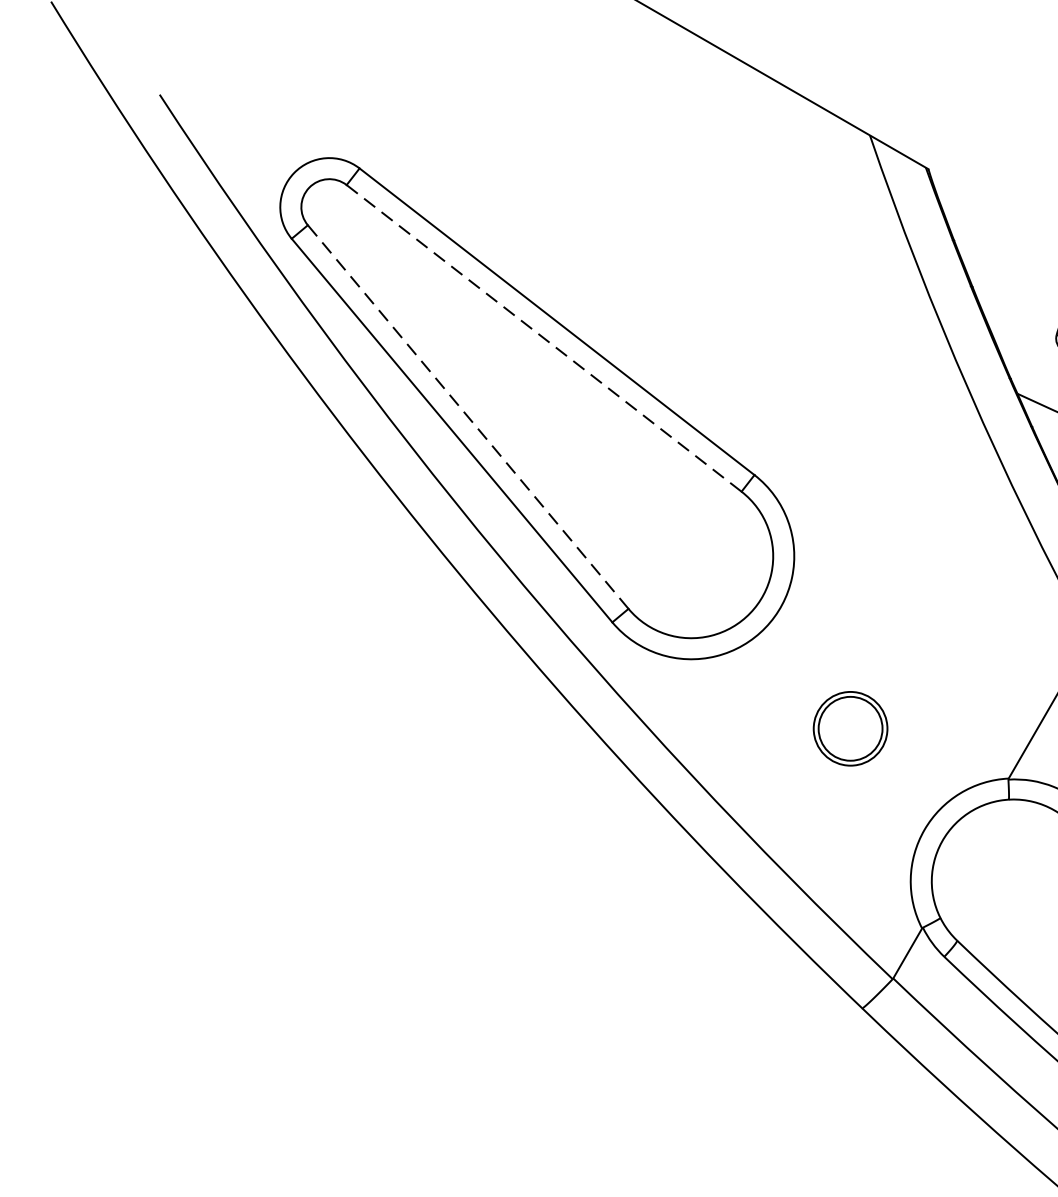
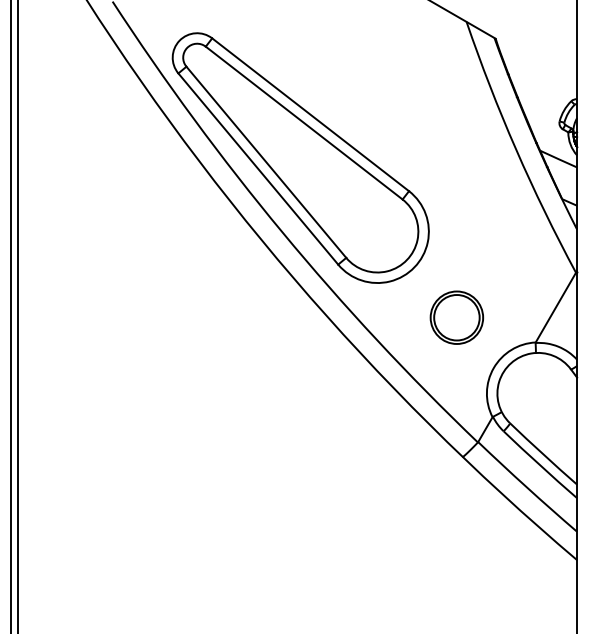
line: (544, 339) -> (304, 123), dashed -> solid
line: (468, 417) -> (266, 162), dashed -> solid
part: (849, 728) -> (456, 317), size x1.43

